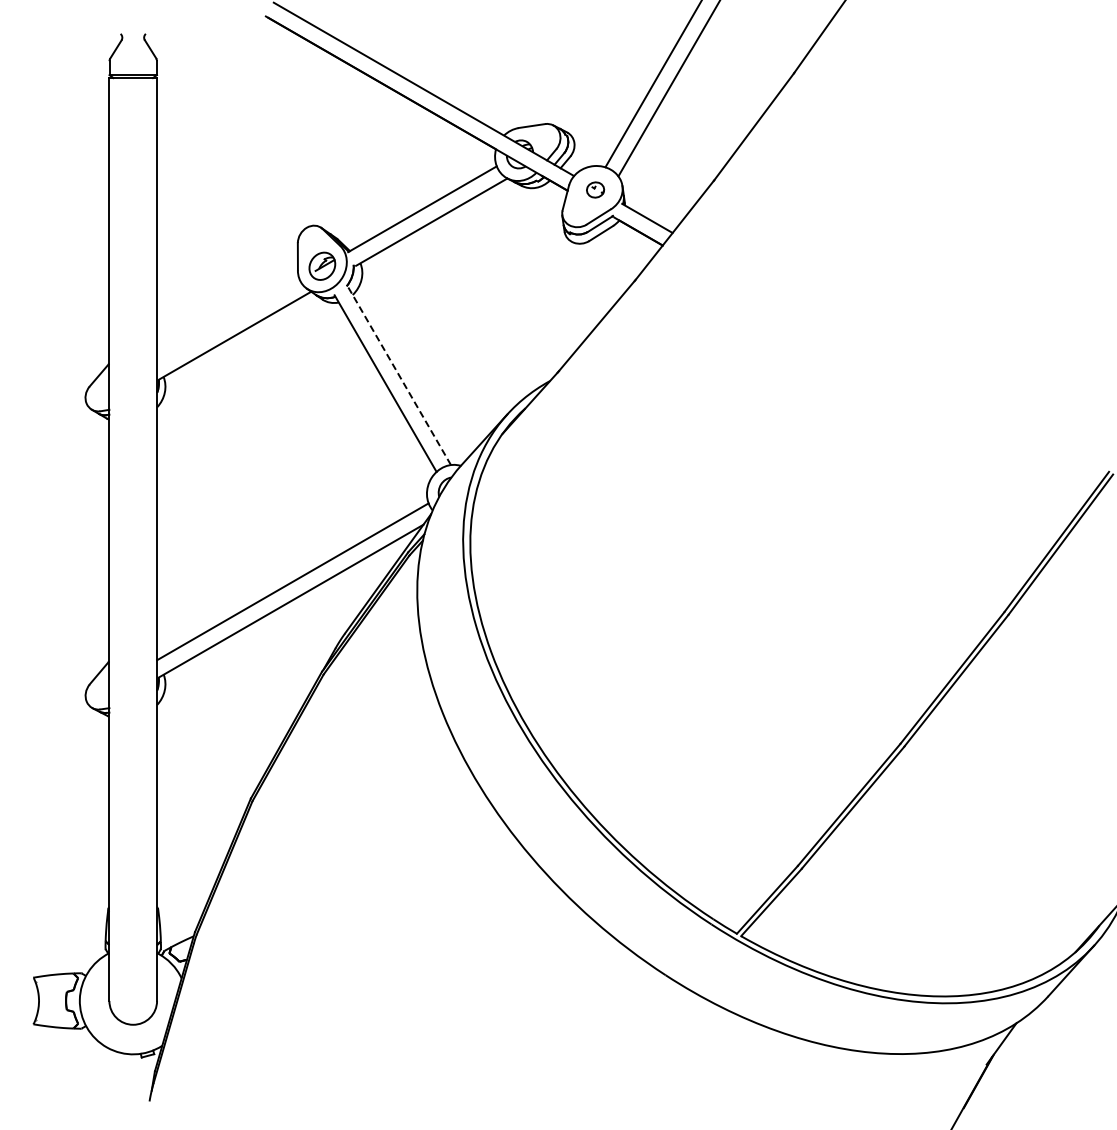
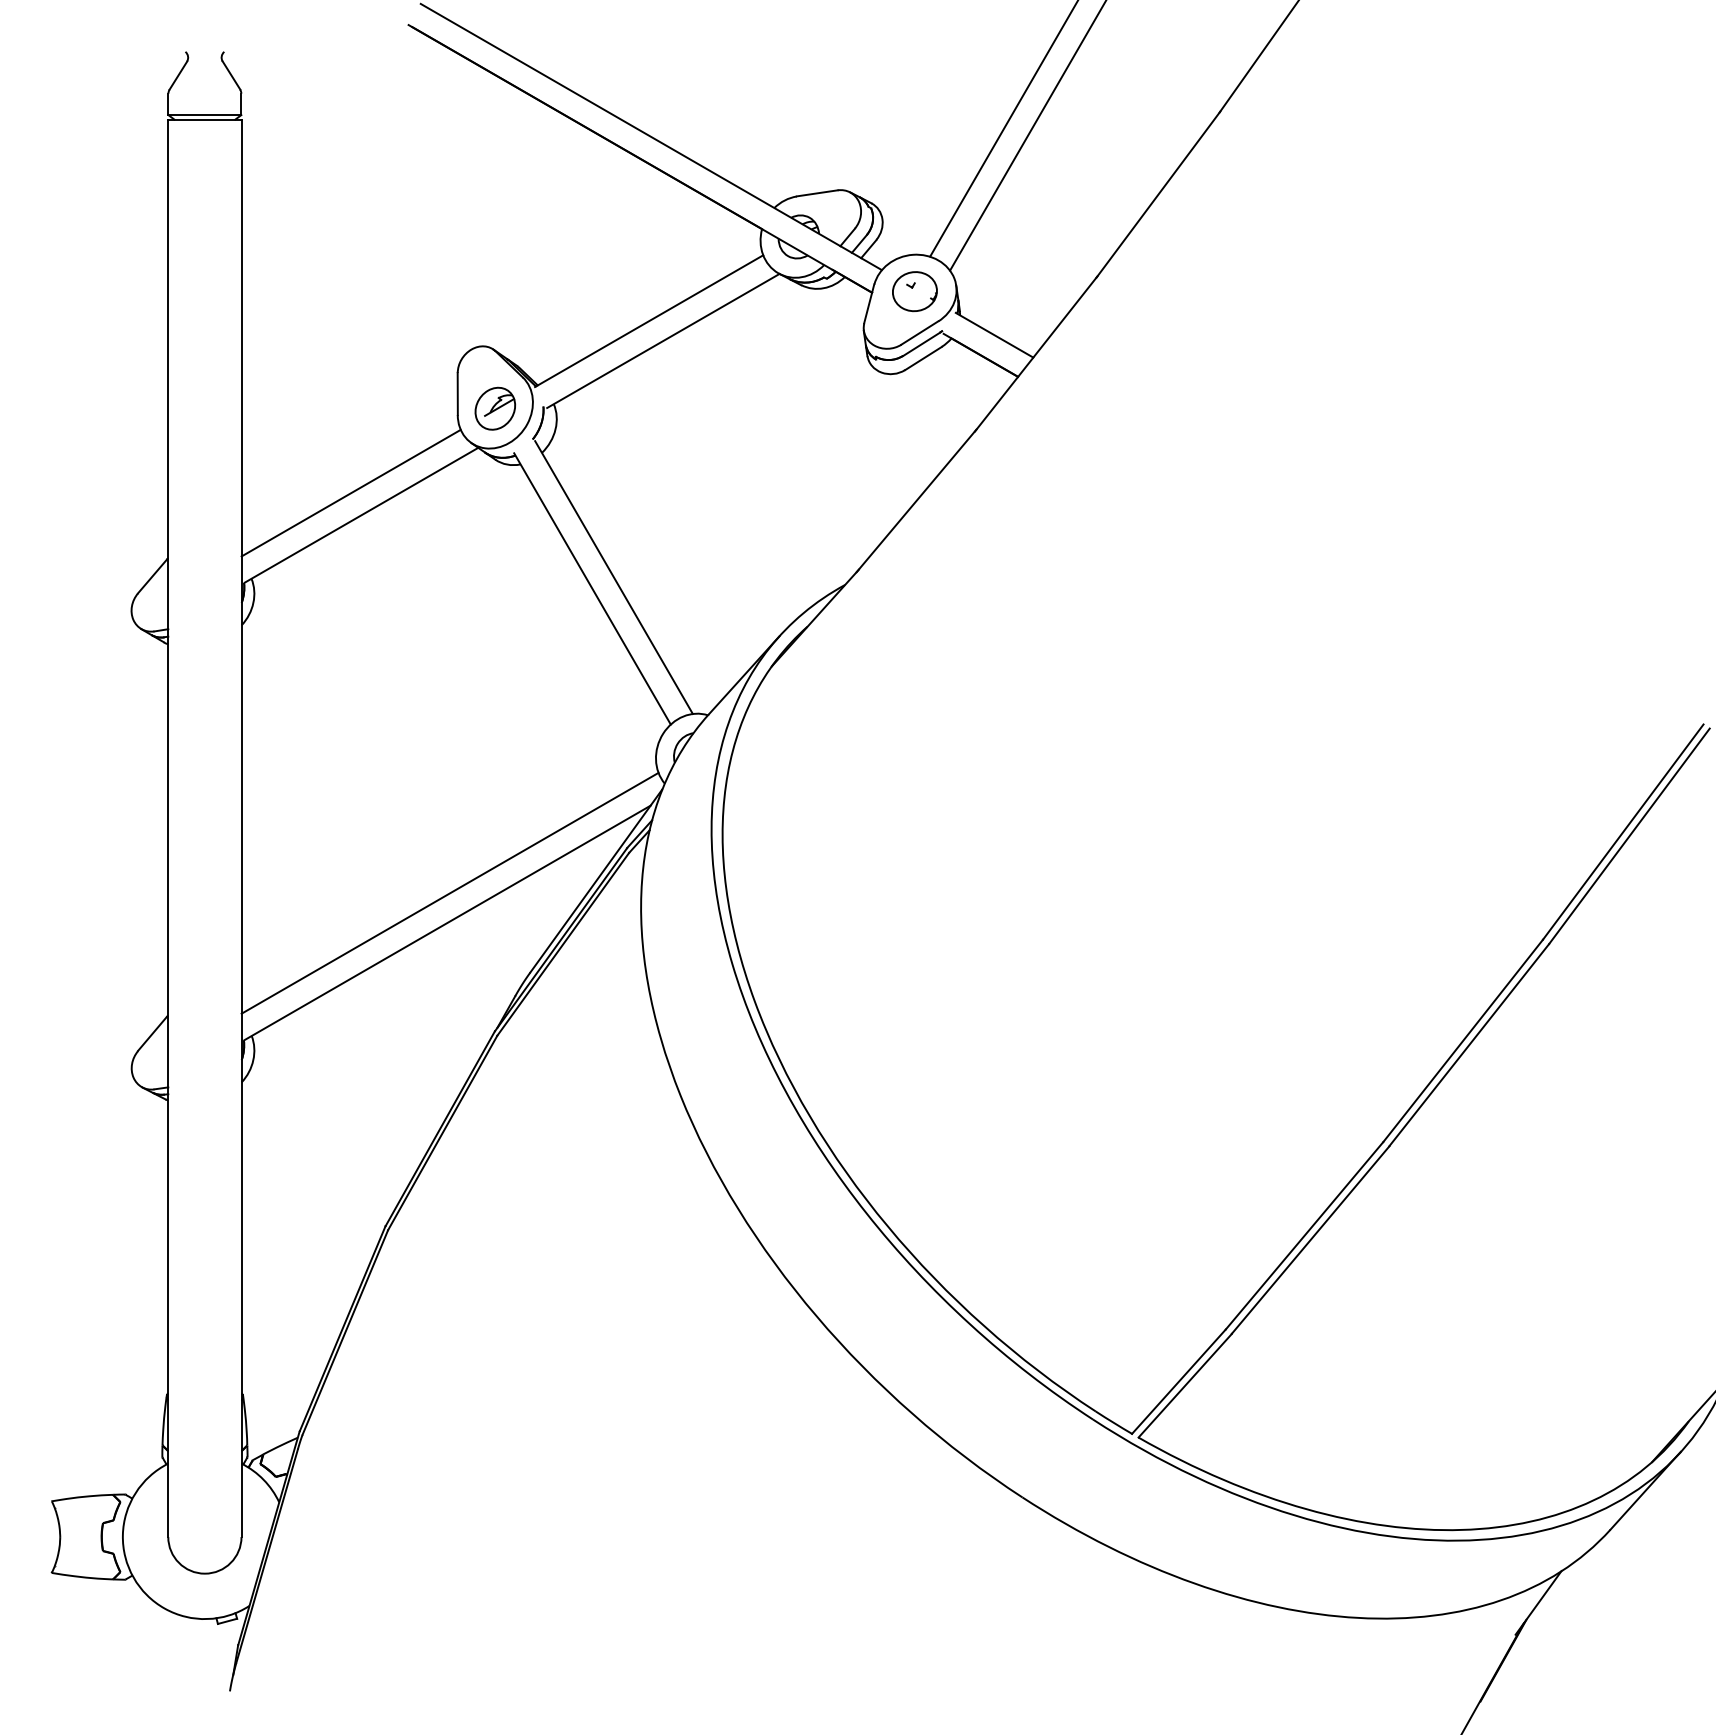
part: (595, 189) -> (914, 290), size x1.67
line: (228, 321) -> (351, 493), added
line: (399, 376) -> (613, 578), dashed -> solid

